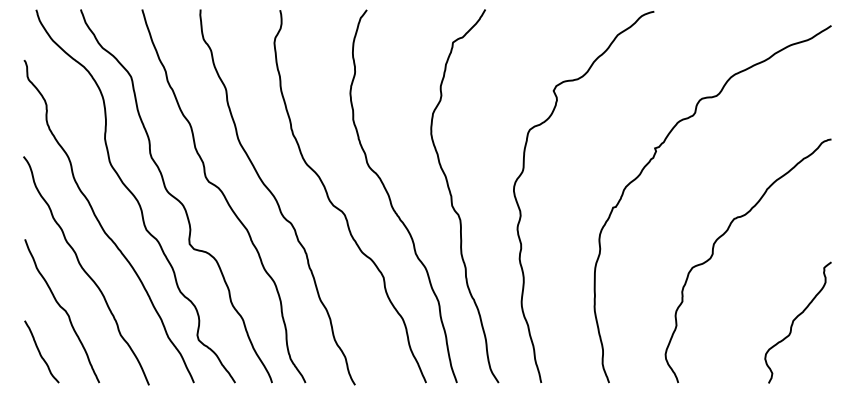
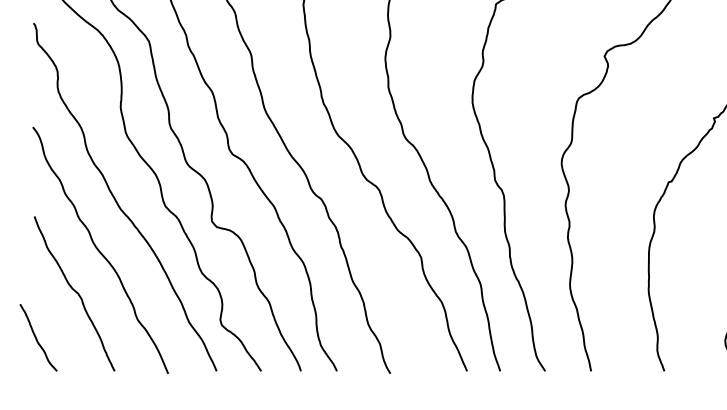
curve: (40, 351) -> (37, 337), moved

